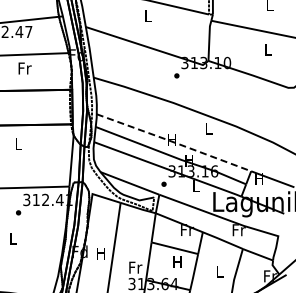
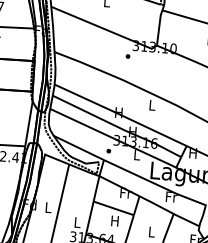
line: (173, 142) -> (120, 115), dashed -> solid
text: (100, 253) -> (47, 207), H -> L
text: (135, 267) -> (77, 222), Fr -> L

